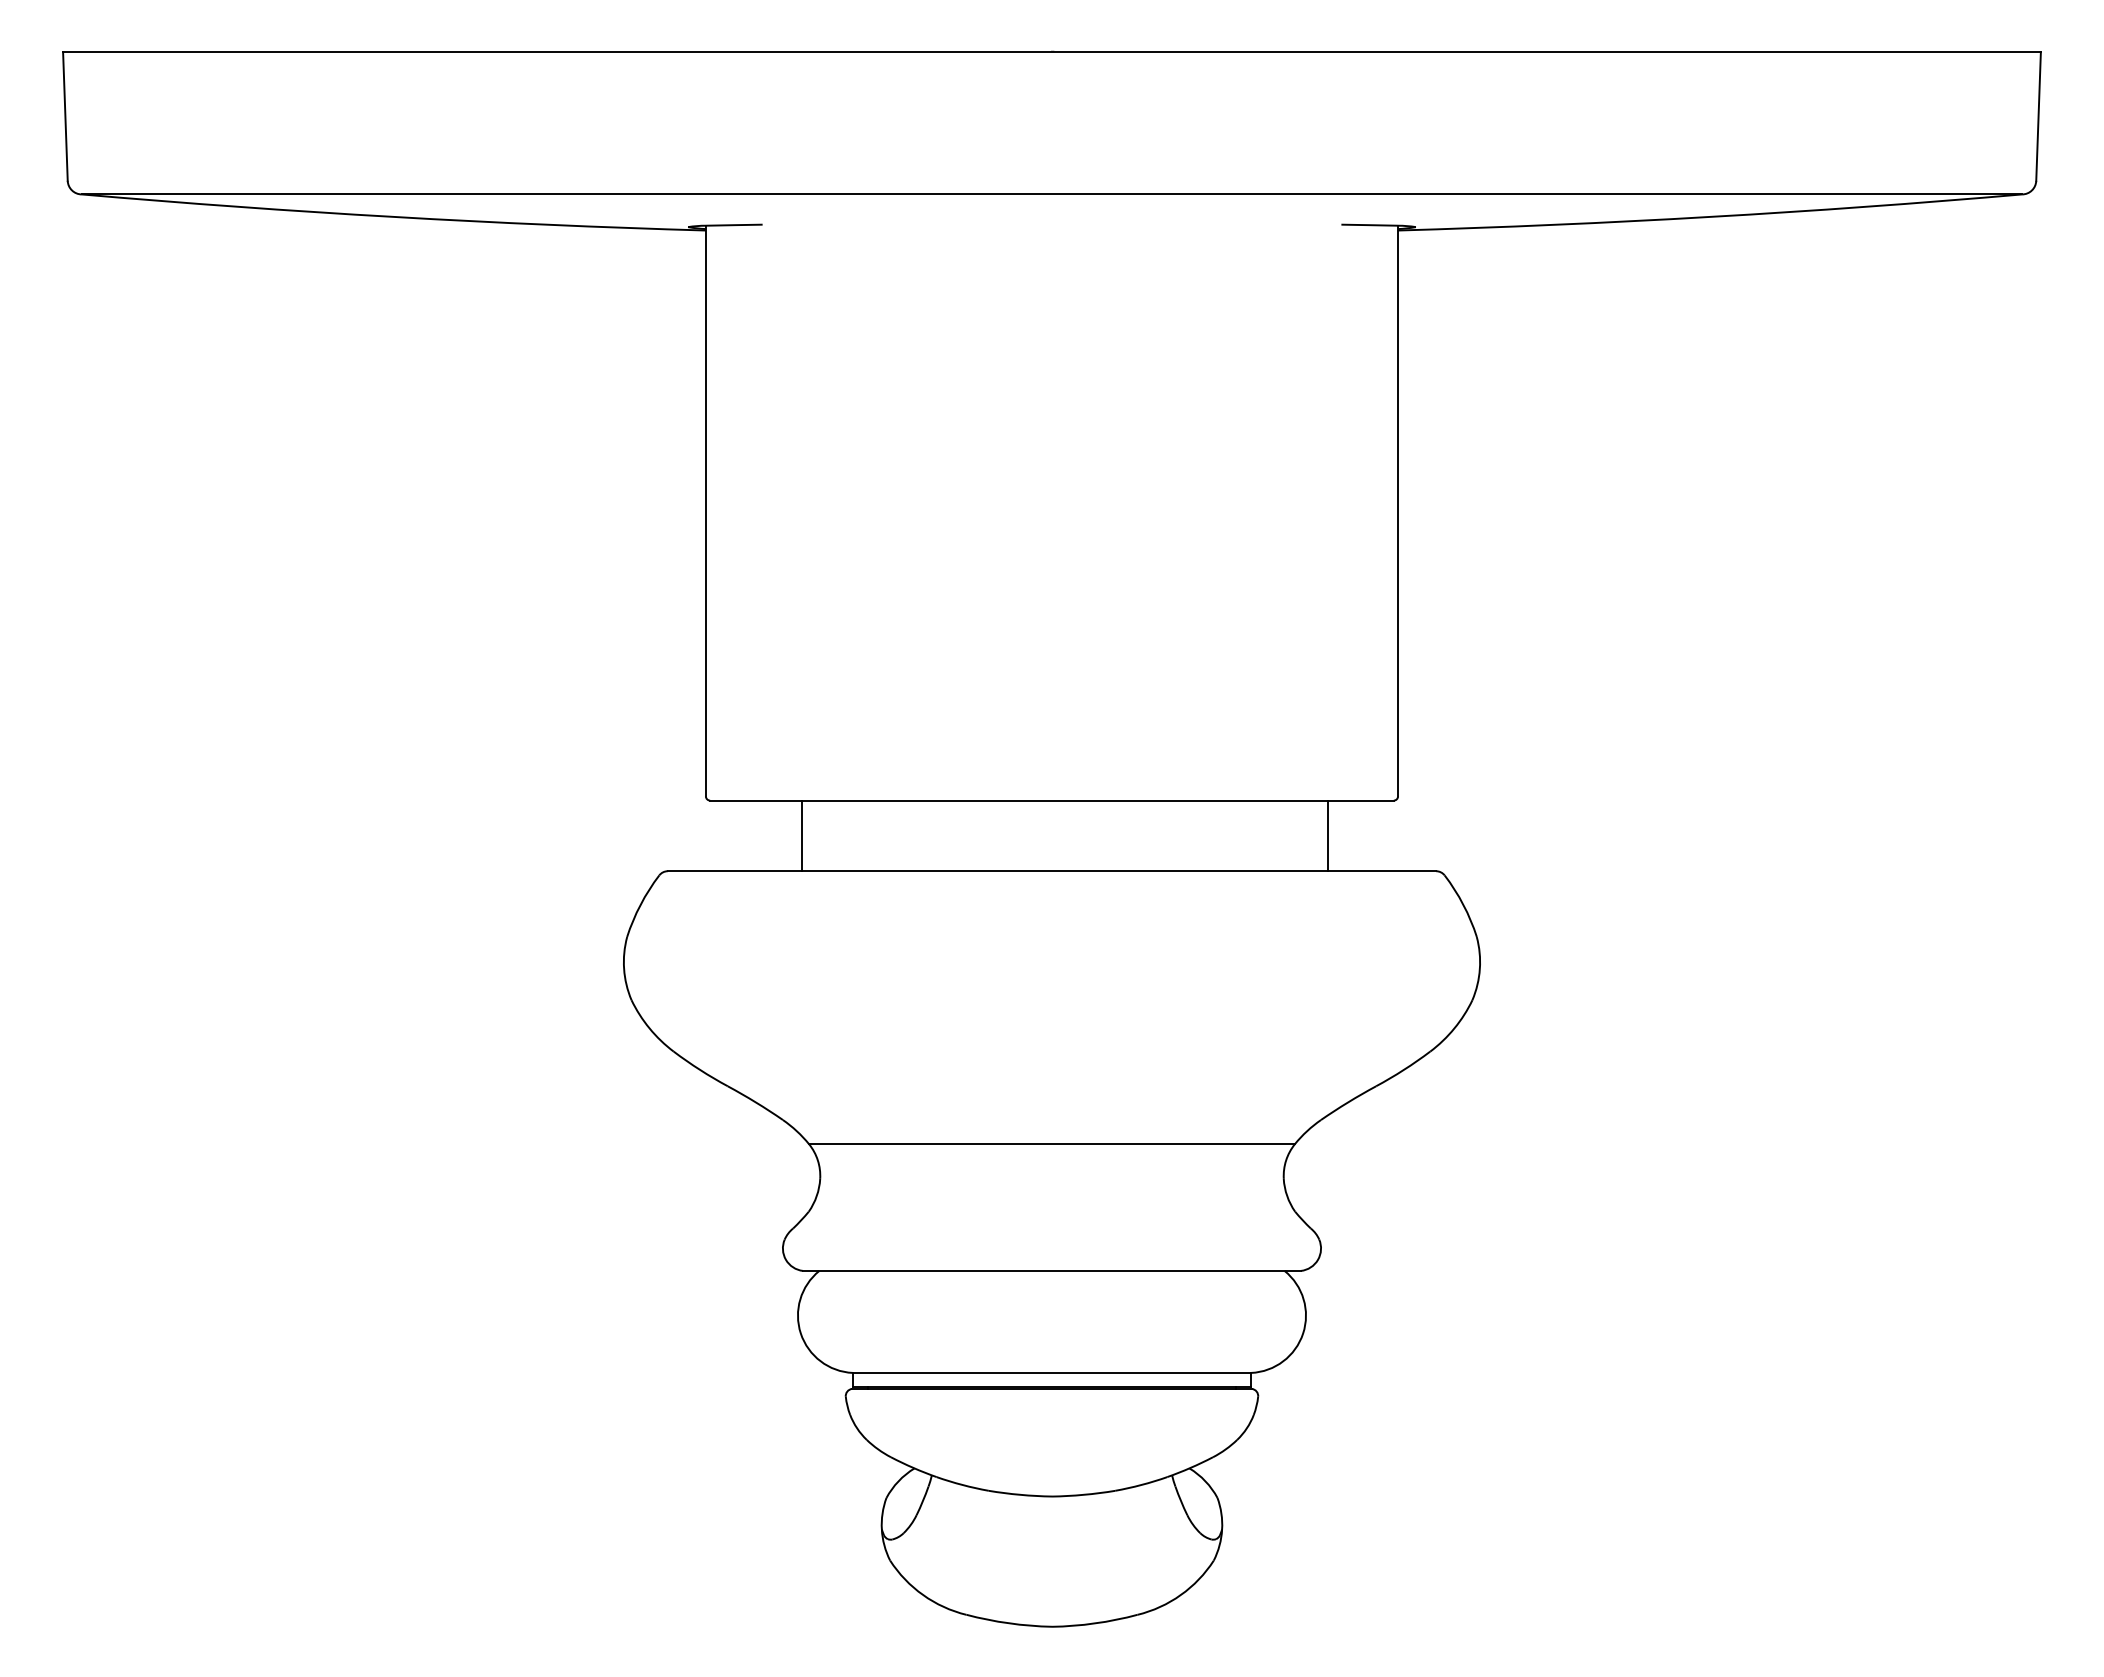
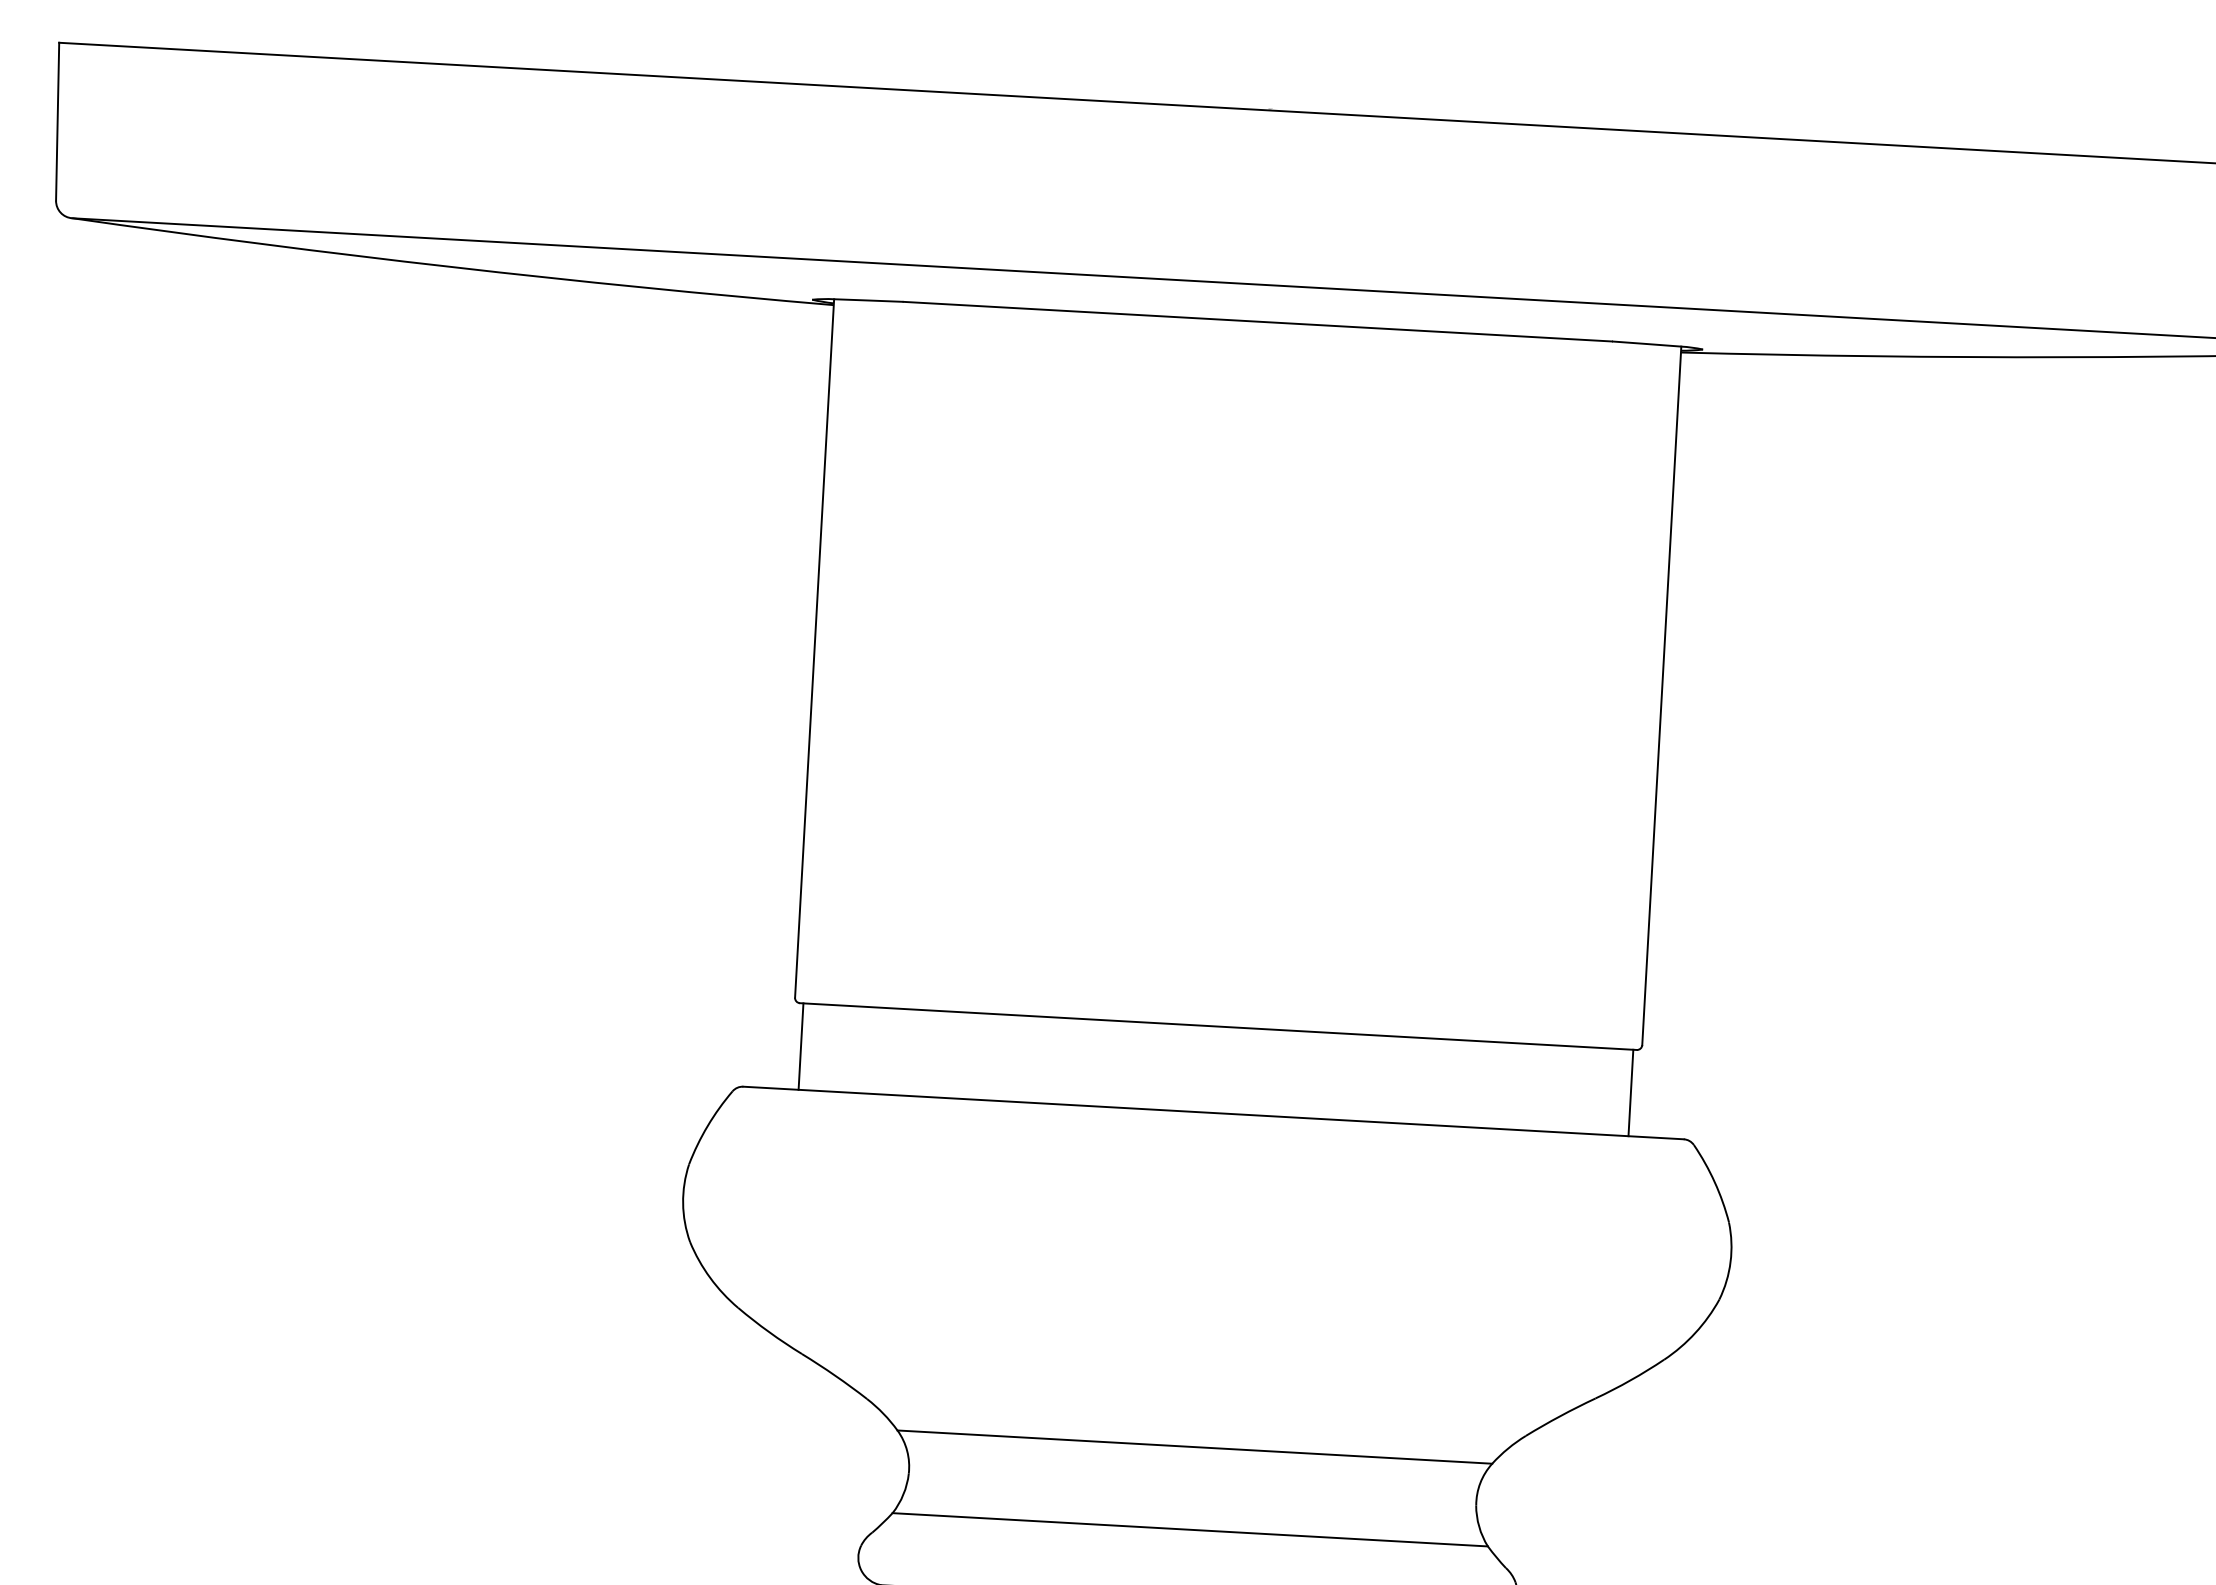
line: (1051, 224) -> (1257, 321), added
line: (801, 835) -> (800, 1046), moved
line: (1328, 835) -> (1631, 1092), moved
line: (1051, 1211) -> (1189, 1529), added

